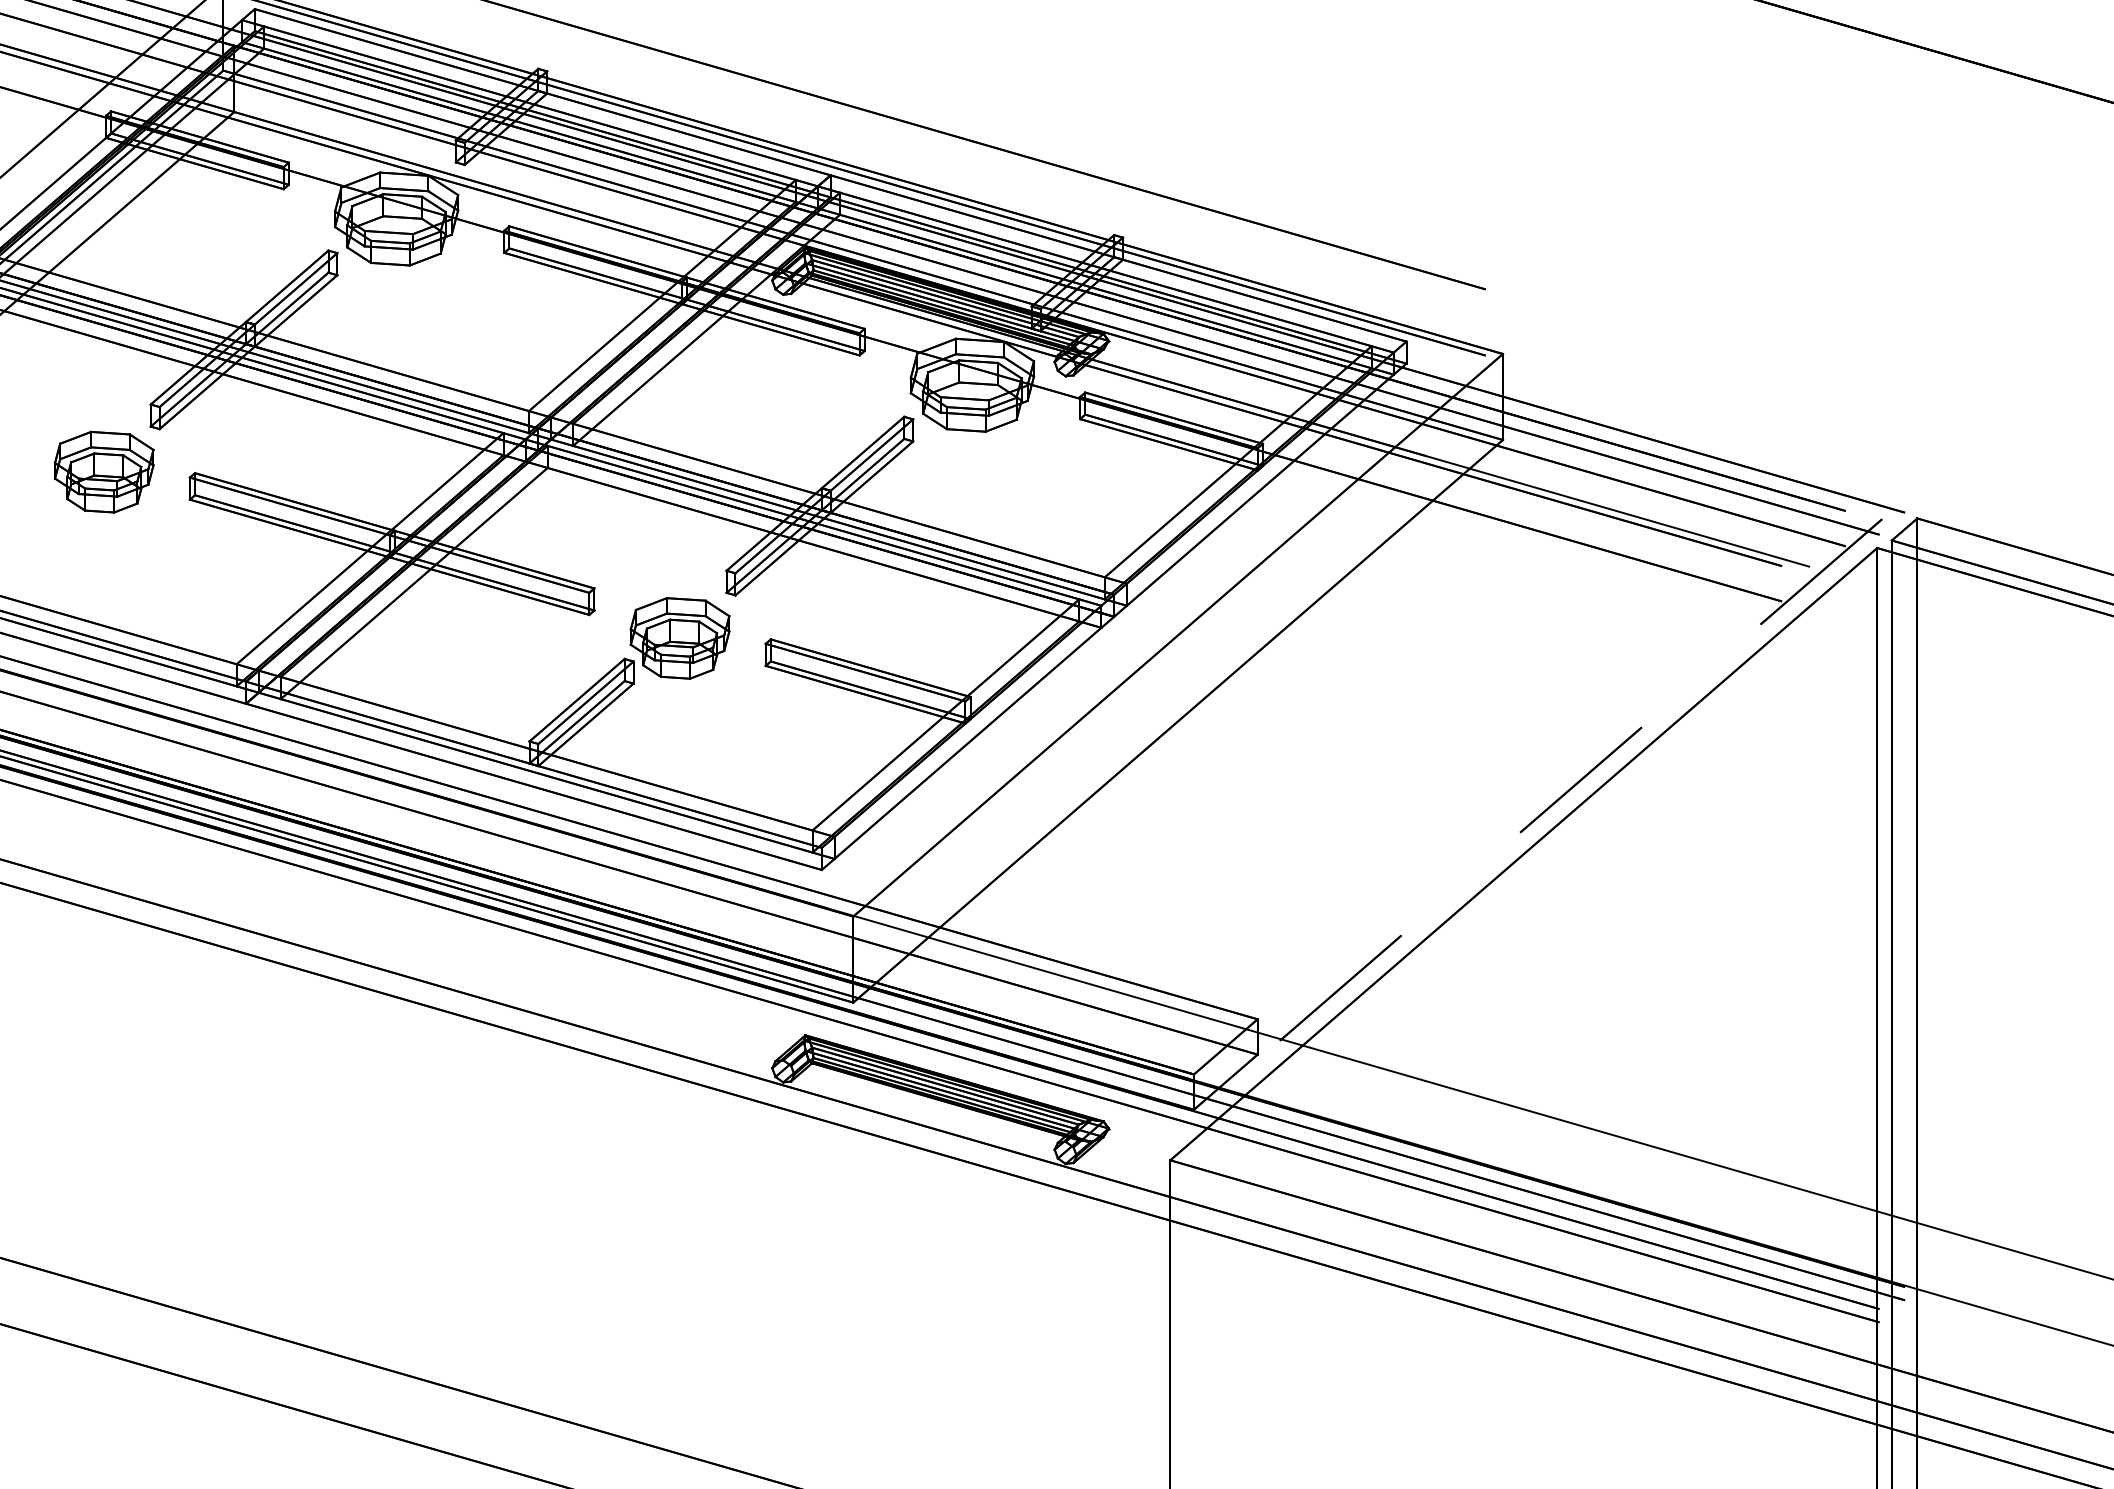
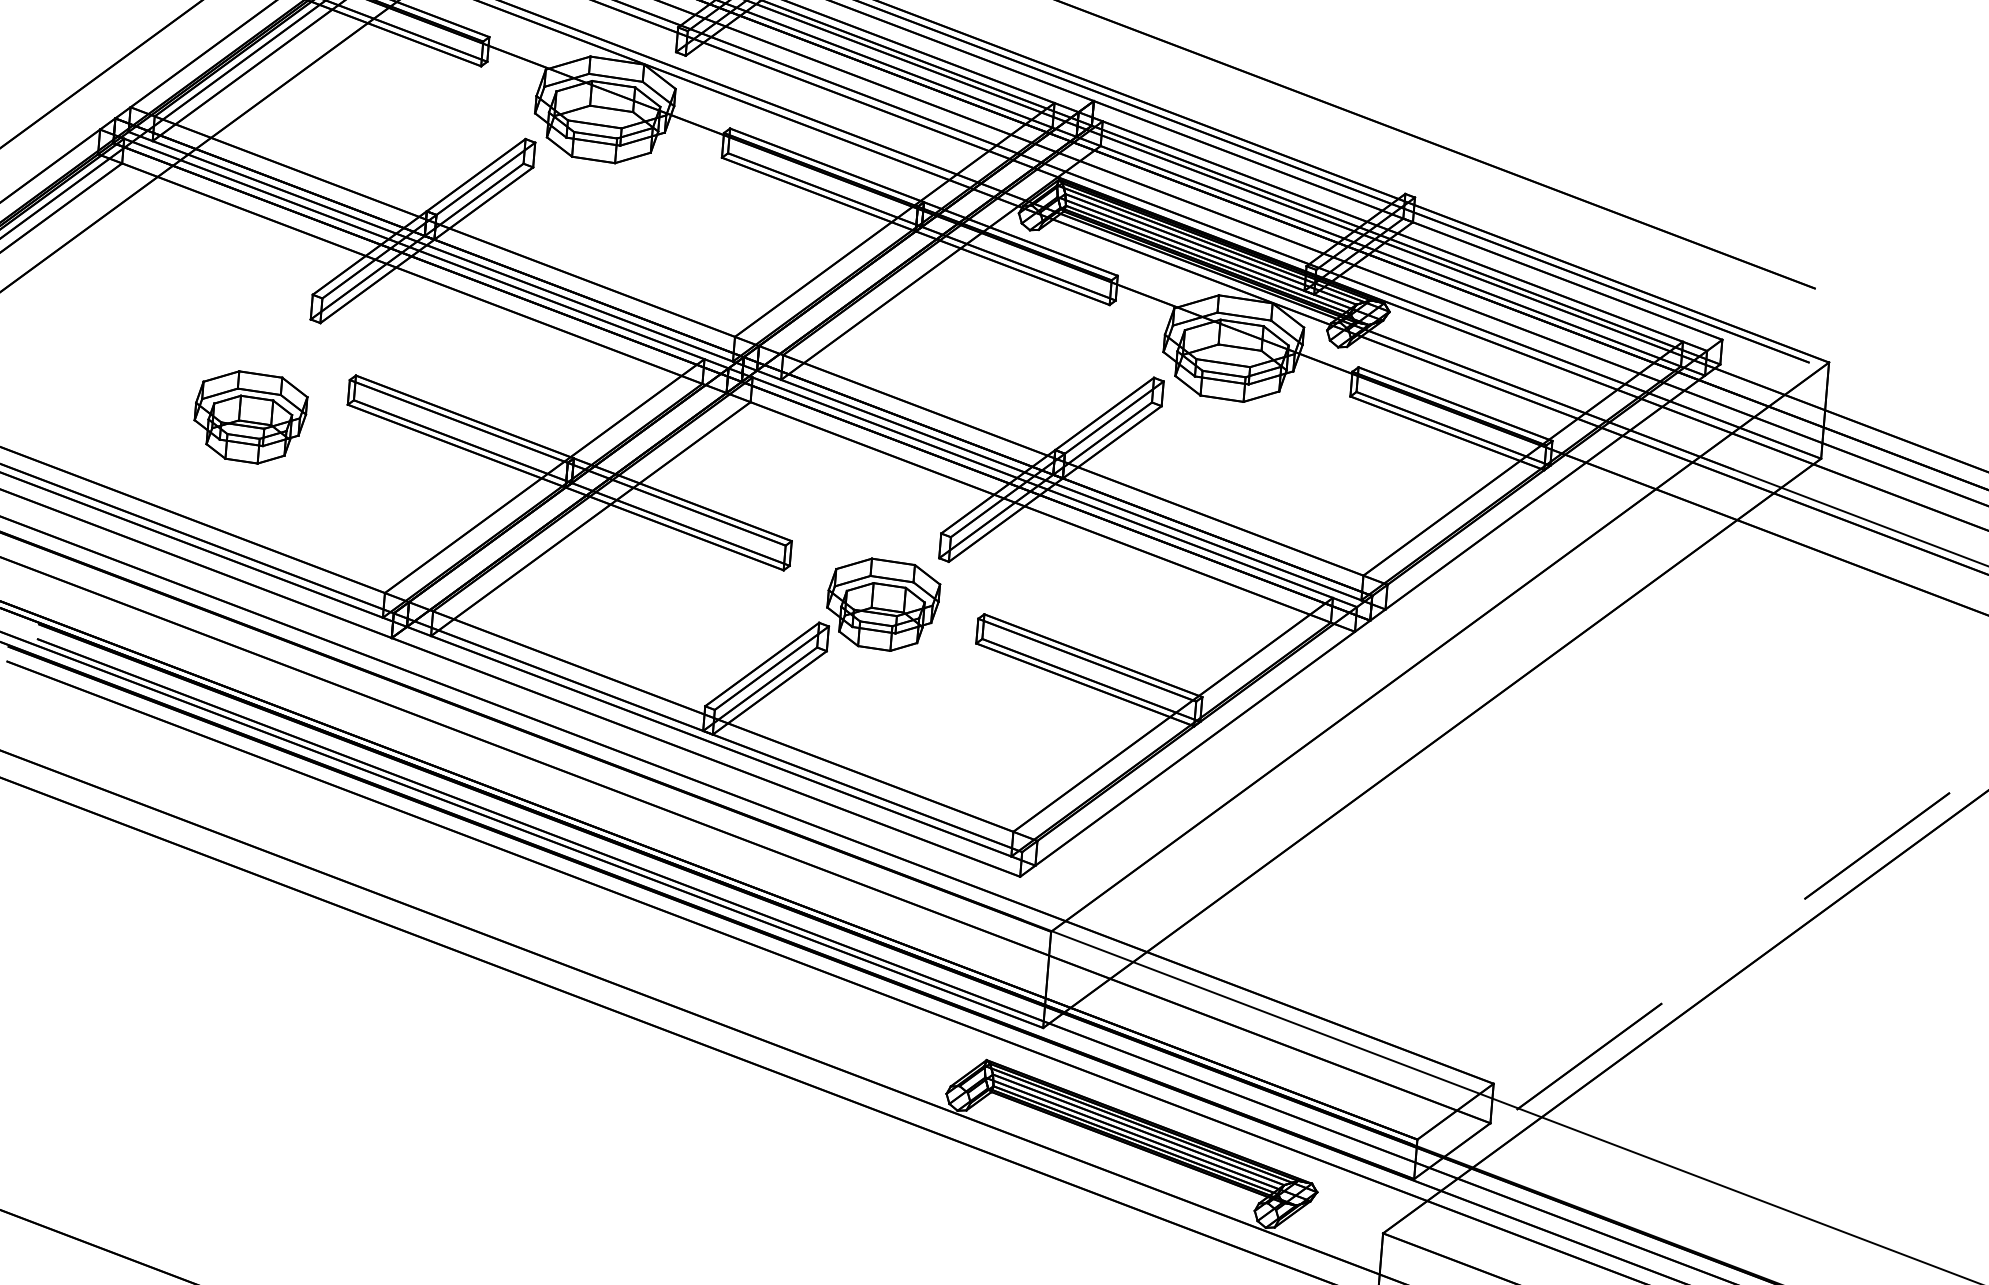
part: (103, 471) -> (249, 416), moved

